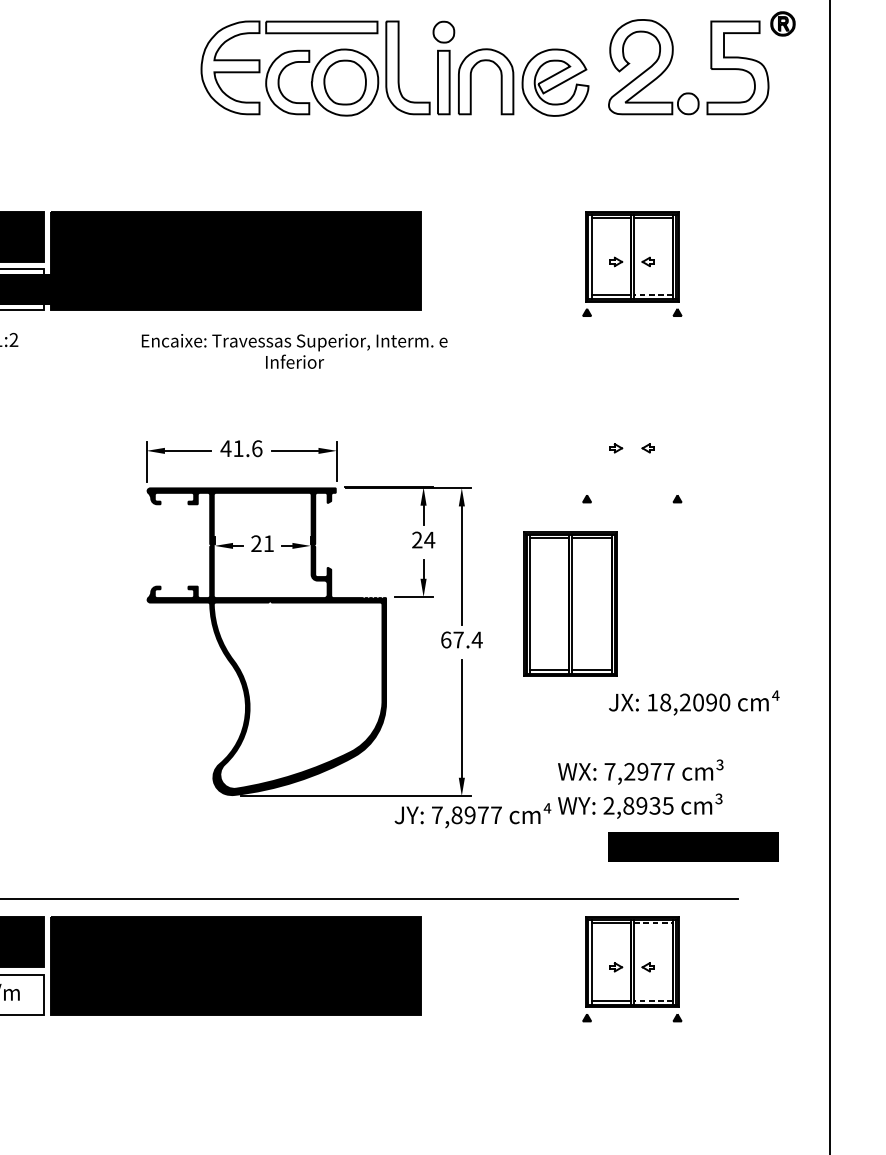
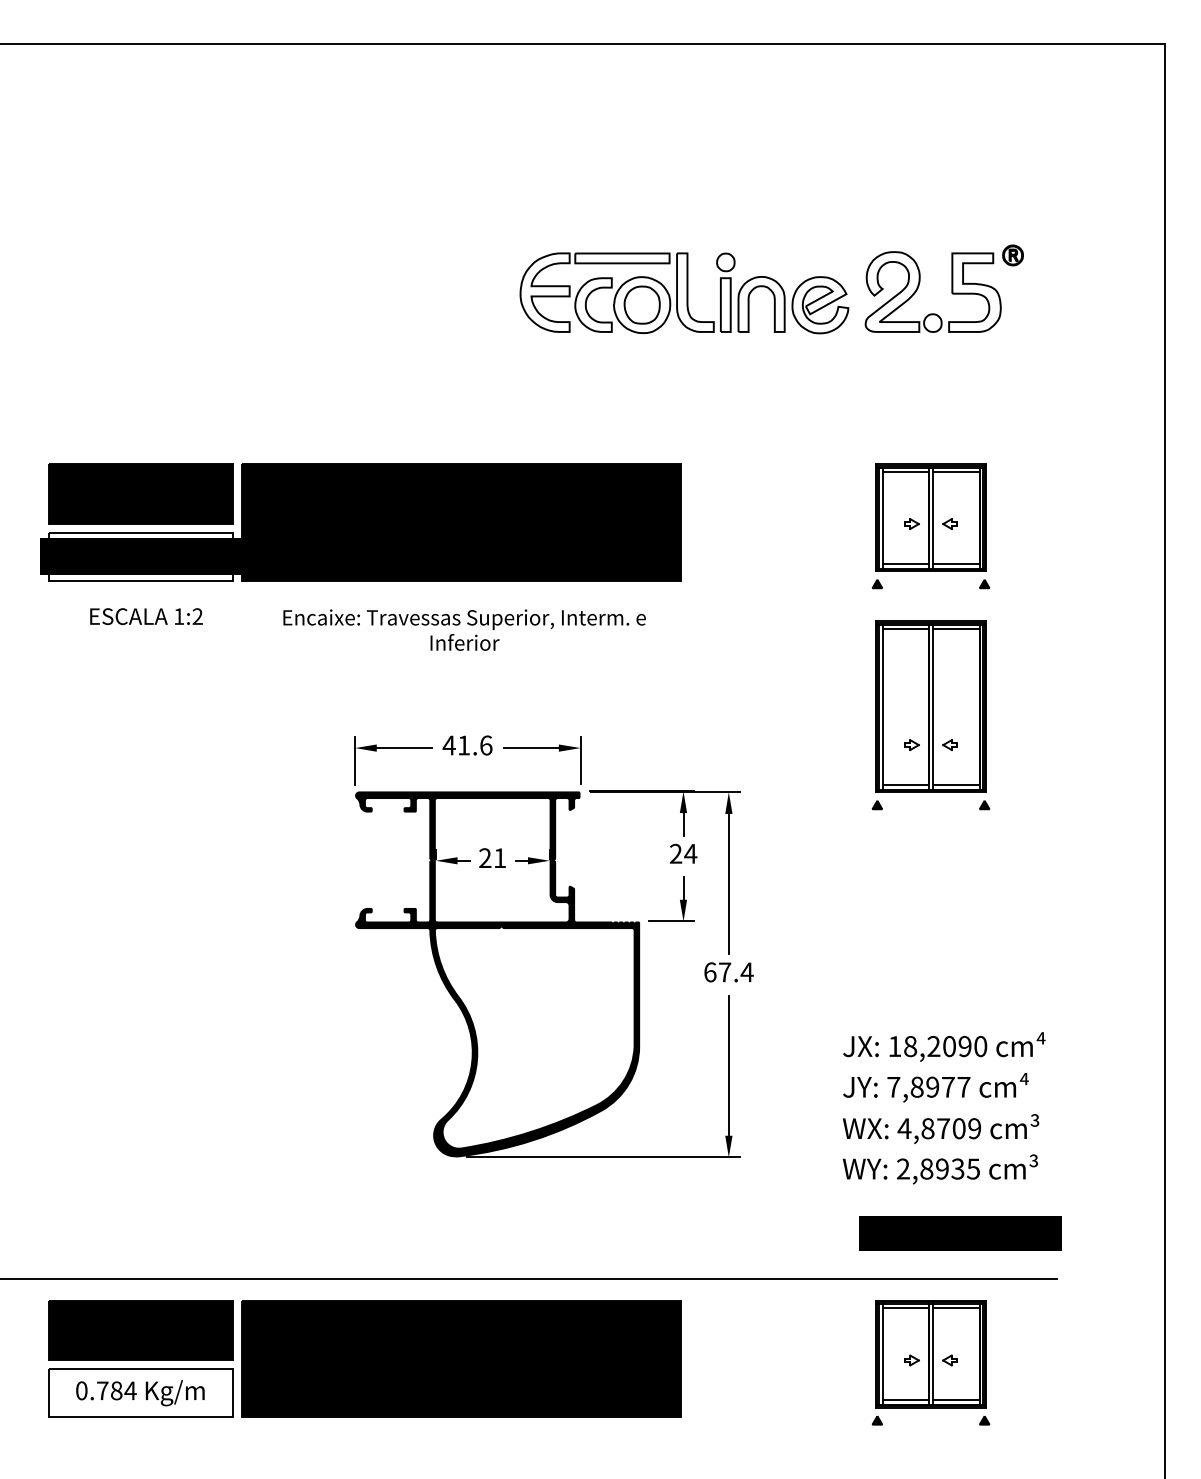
part: (497, 64) -> (771, 289), size x0.71
line: (652, 295) -> (955, 563), dashed -> solid
text: (294, 350) -> (464, 629), moved
part: (570, 603) -> (930, 706), moved
text: (694, 702) -> (944, 1046), moved
text: (639, 771) -> (939, 1128), 7,2977 -> 4,8709
text: (472, 815) -> (935, 1087), moved
text: (693, 846) -> (960, 1233), moved
line: (653, 923) -> (956, 1308), dashed -> solid
line: (652, 1001) -> (955, 1400), dashed -> solid

